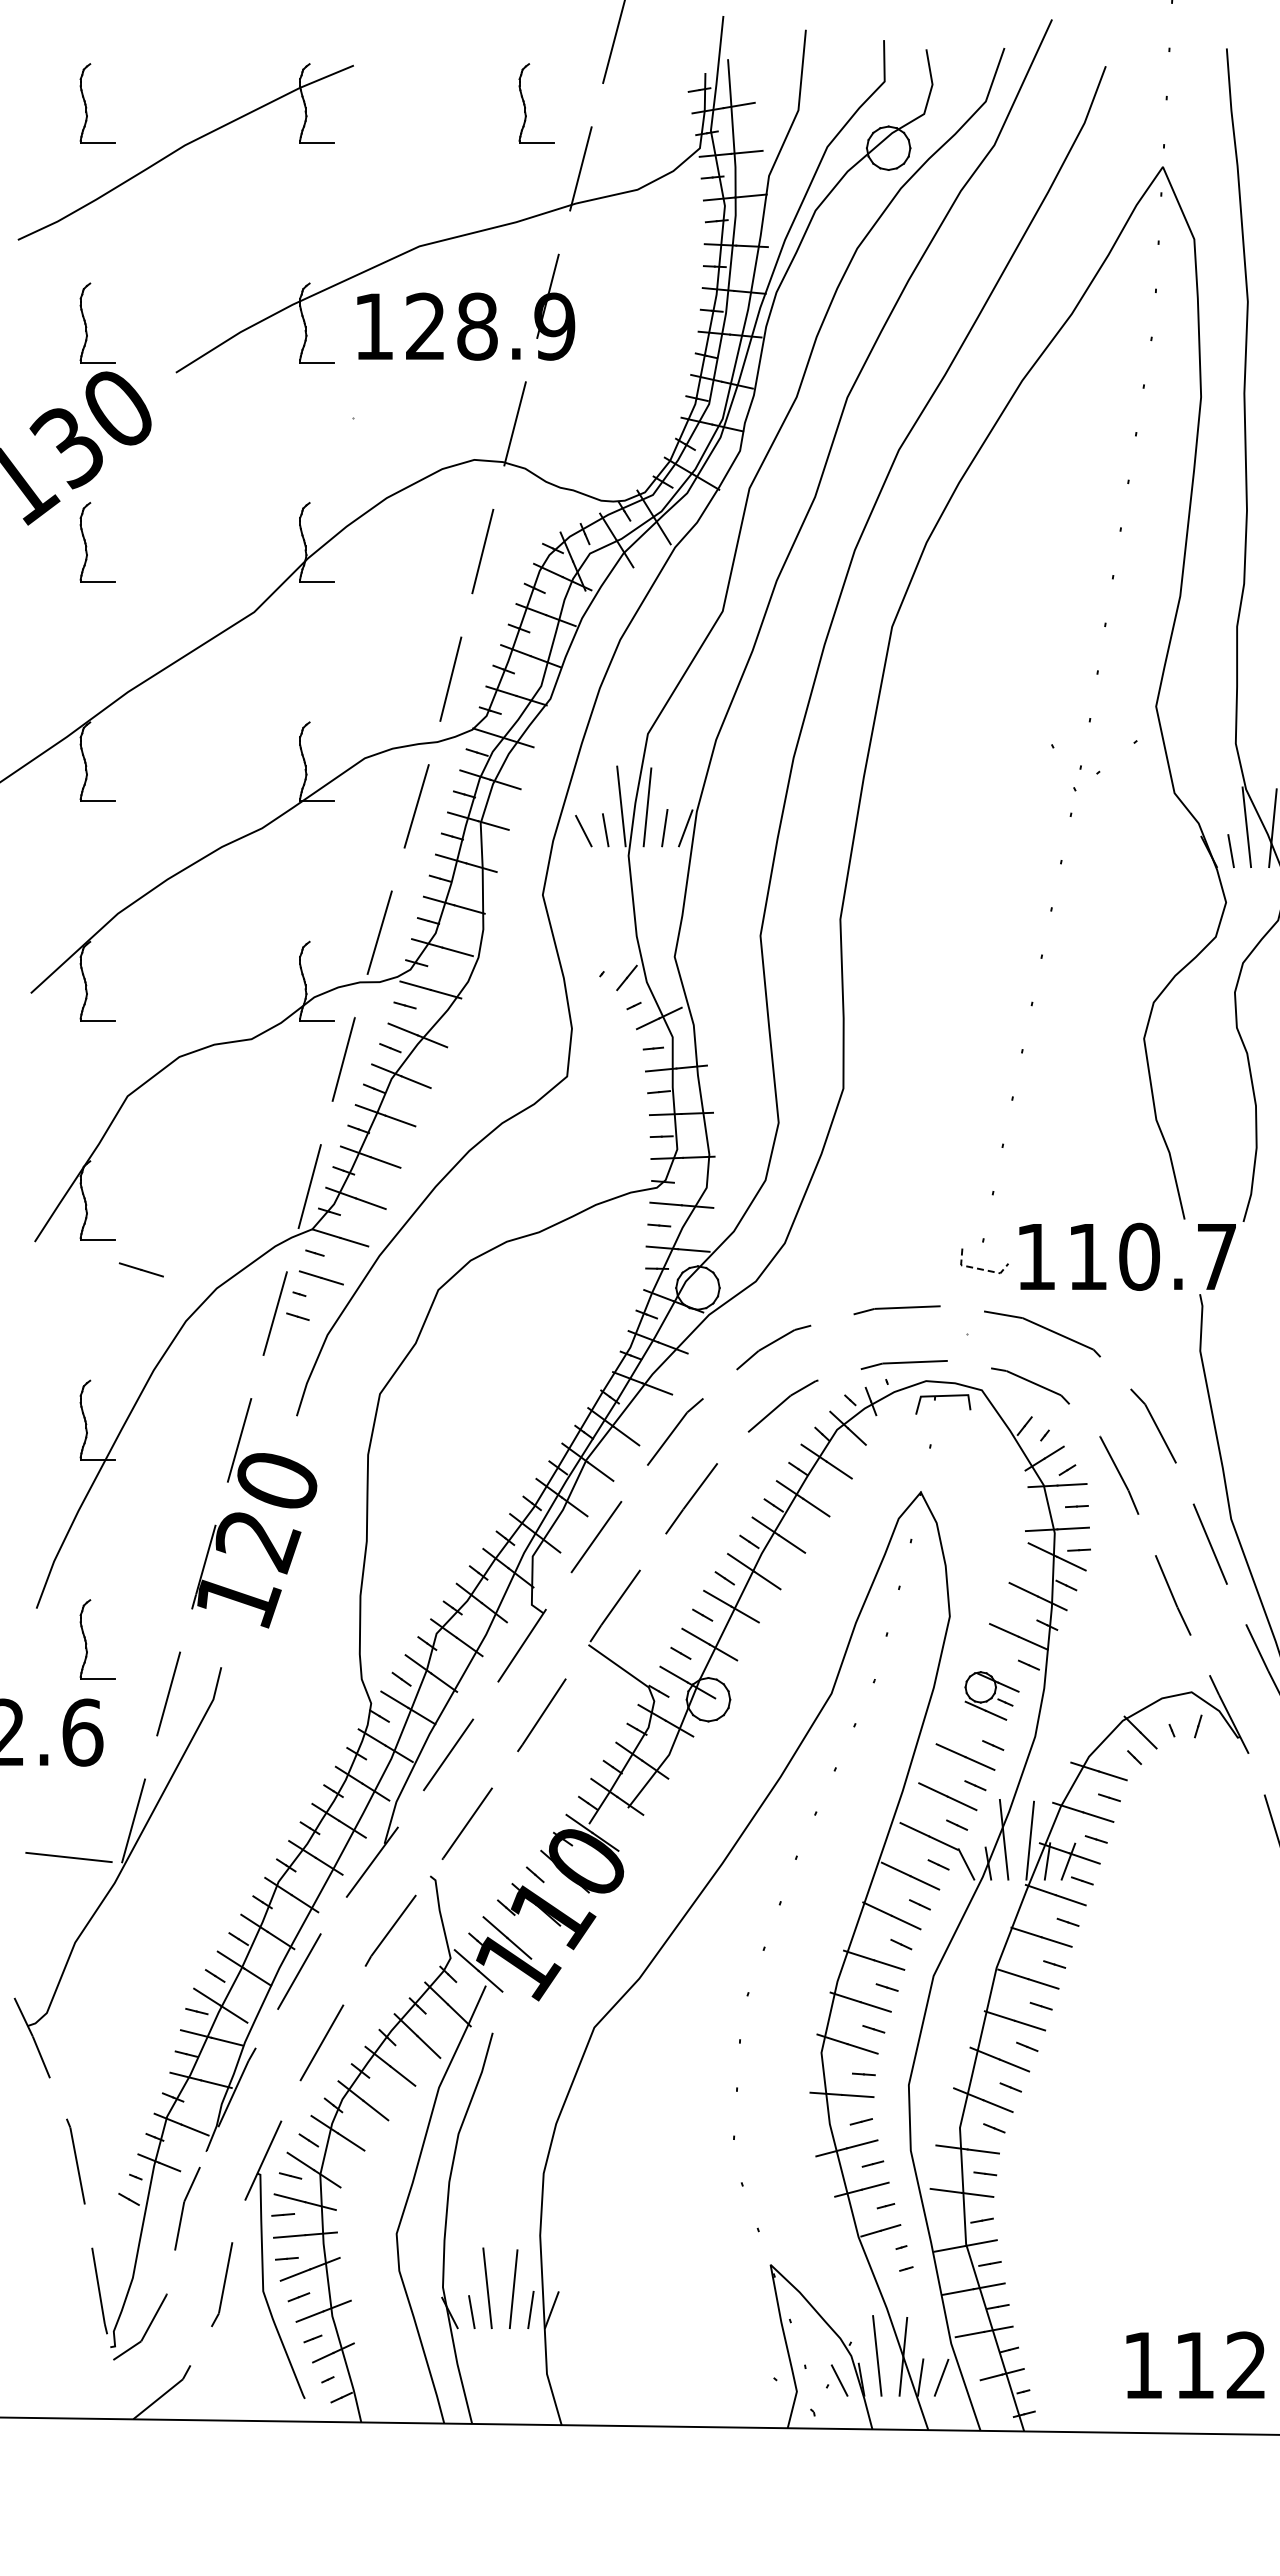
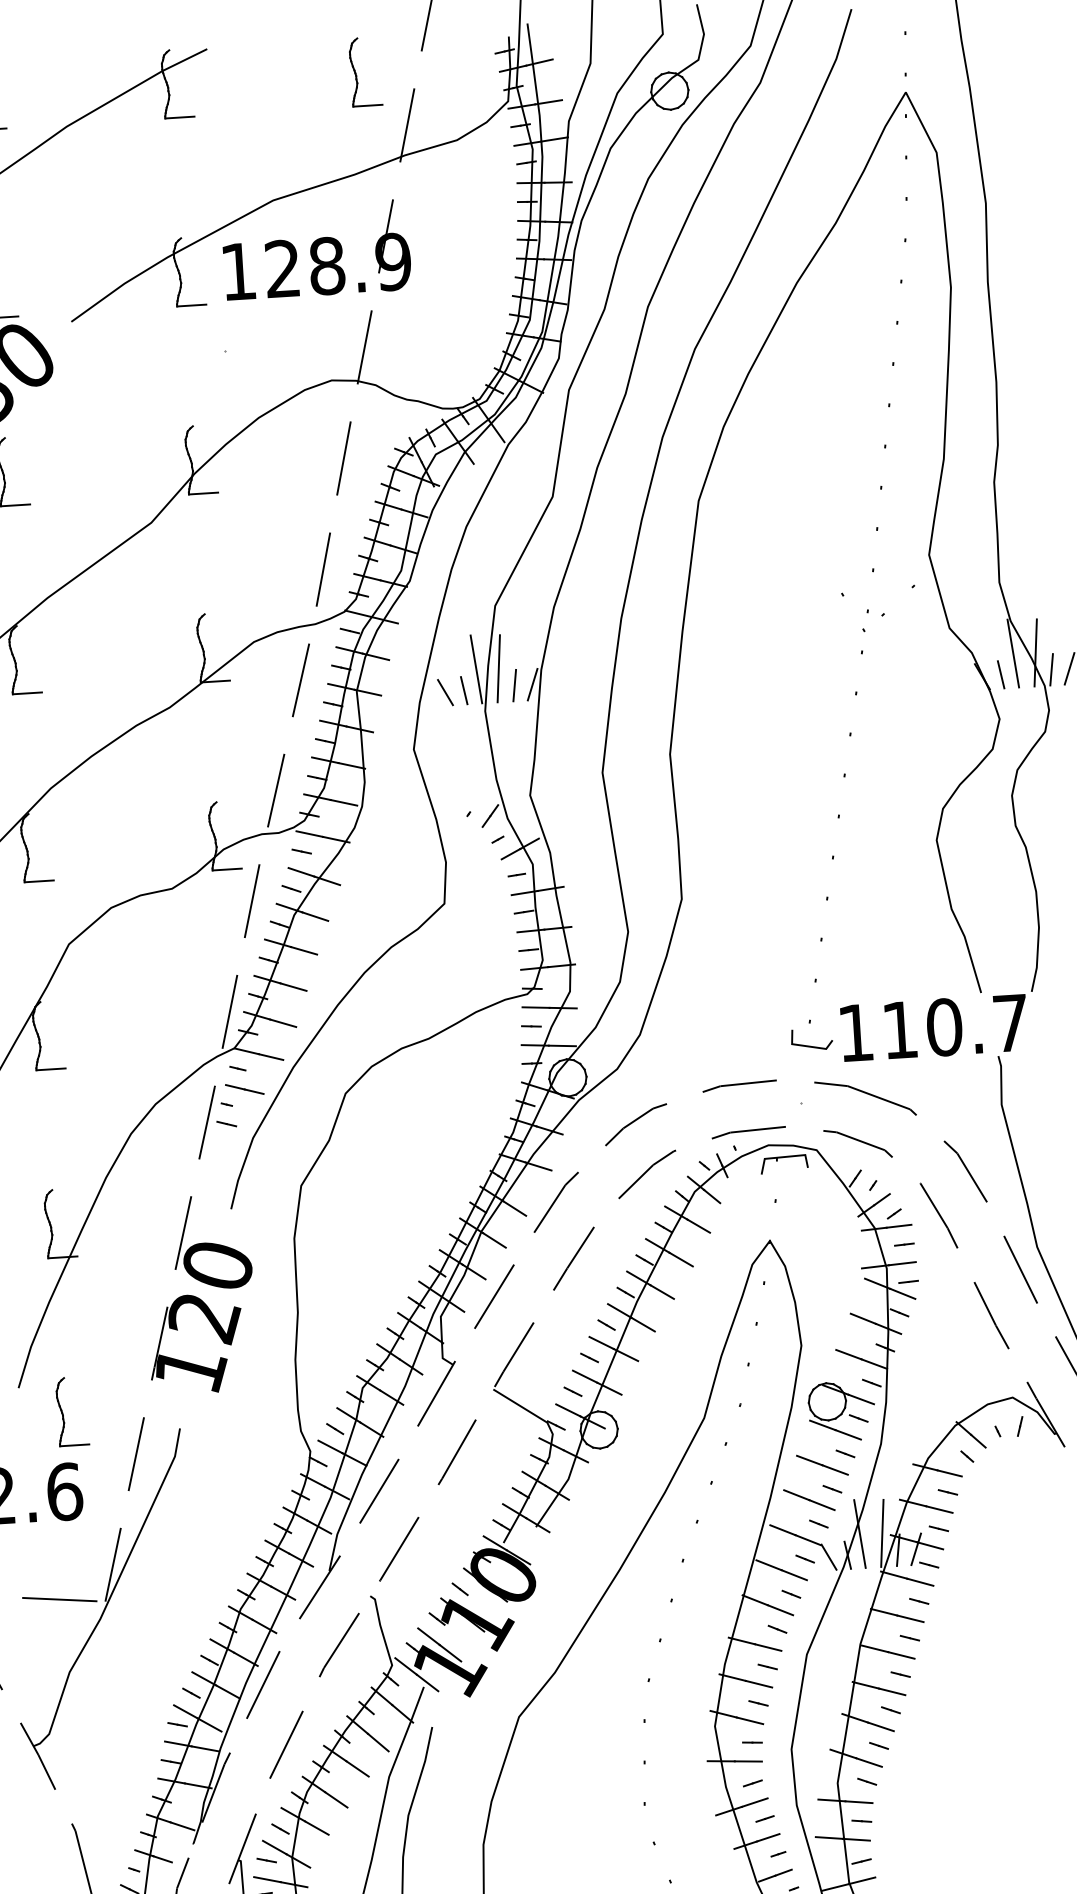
line: (979, 1268) -> (808, 1045), dashed -> solid
line: (140, 1269) -> (89, 1092), removed
part: (991, 1695) -> (841, 1411), size x1.43

